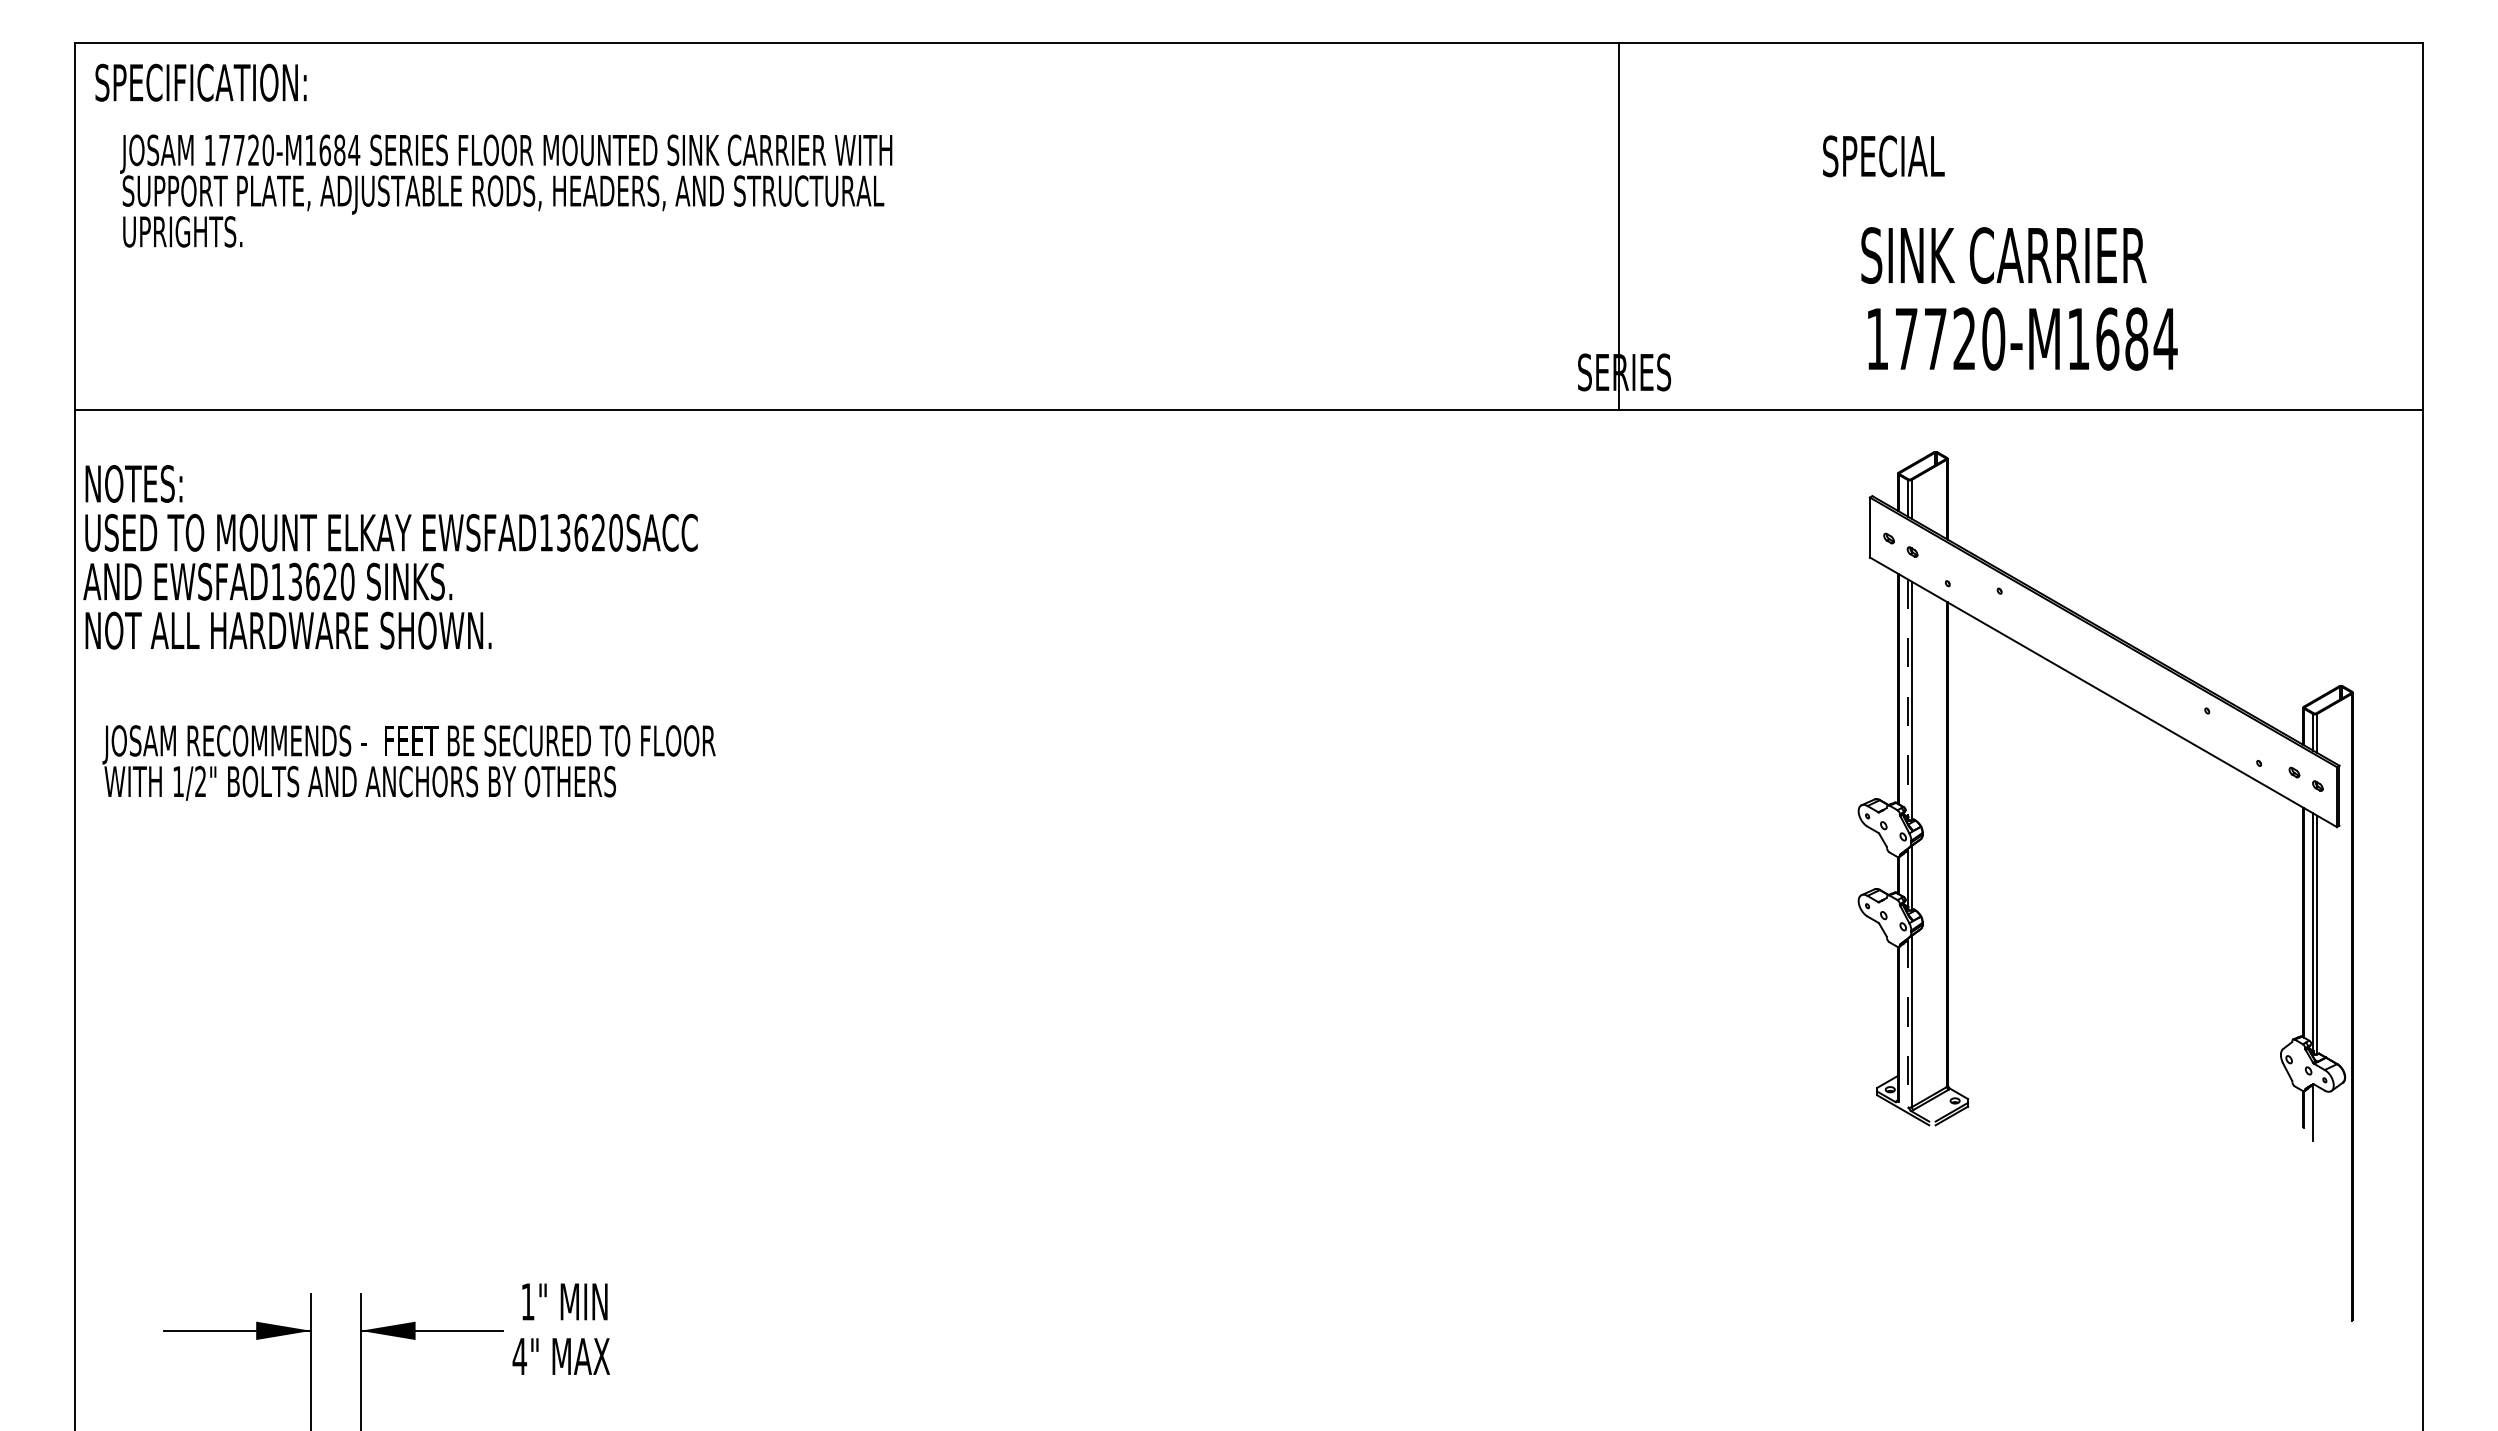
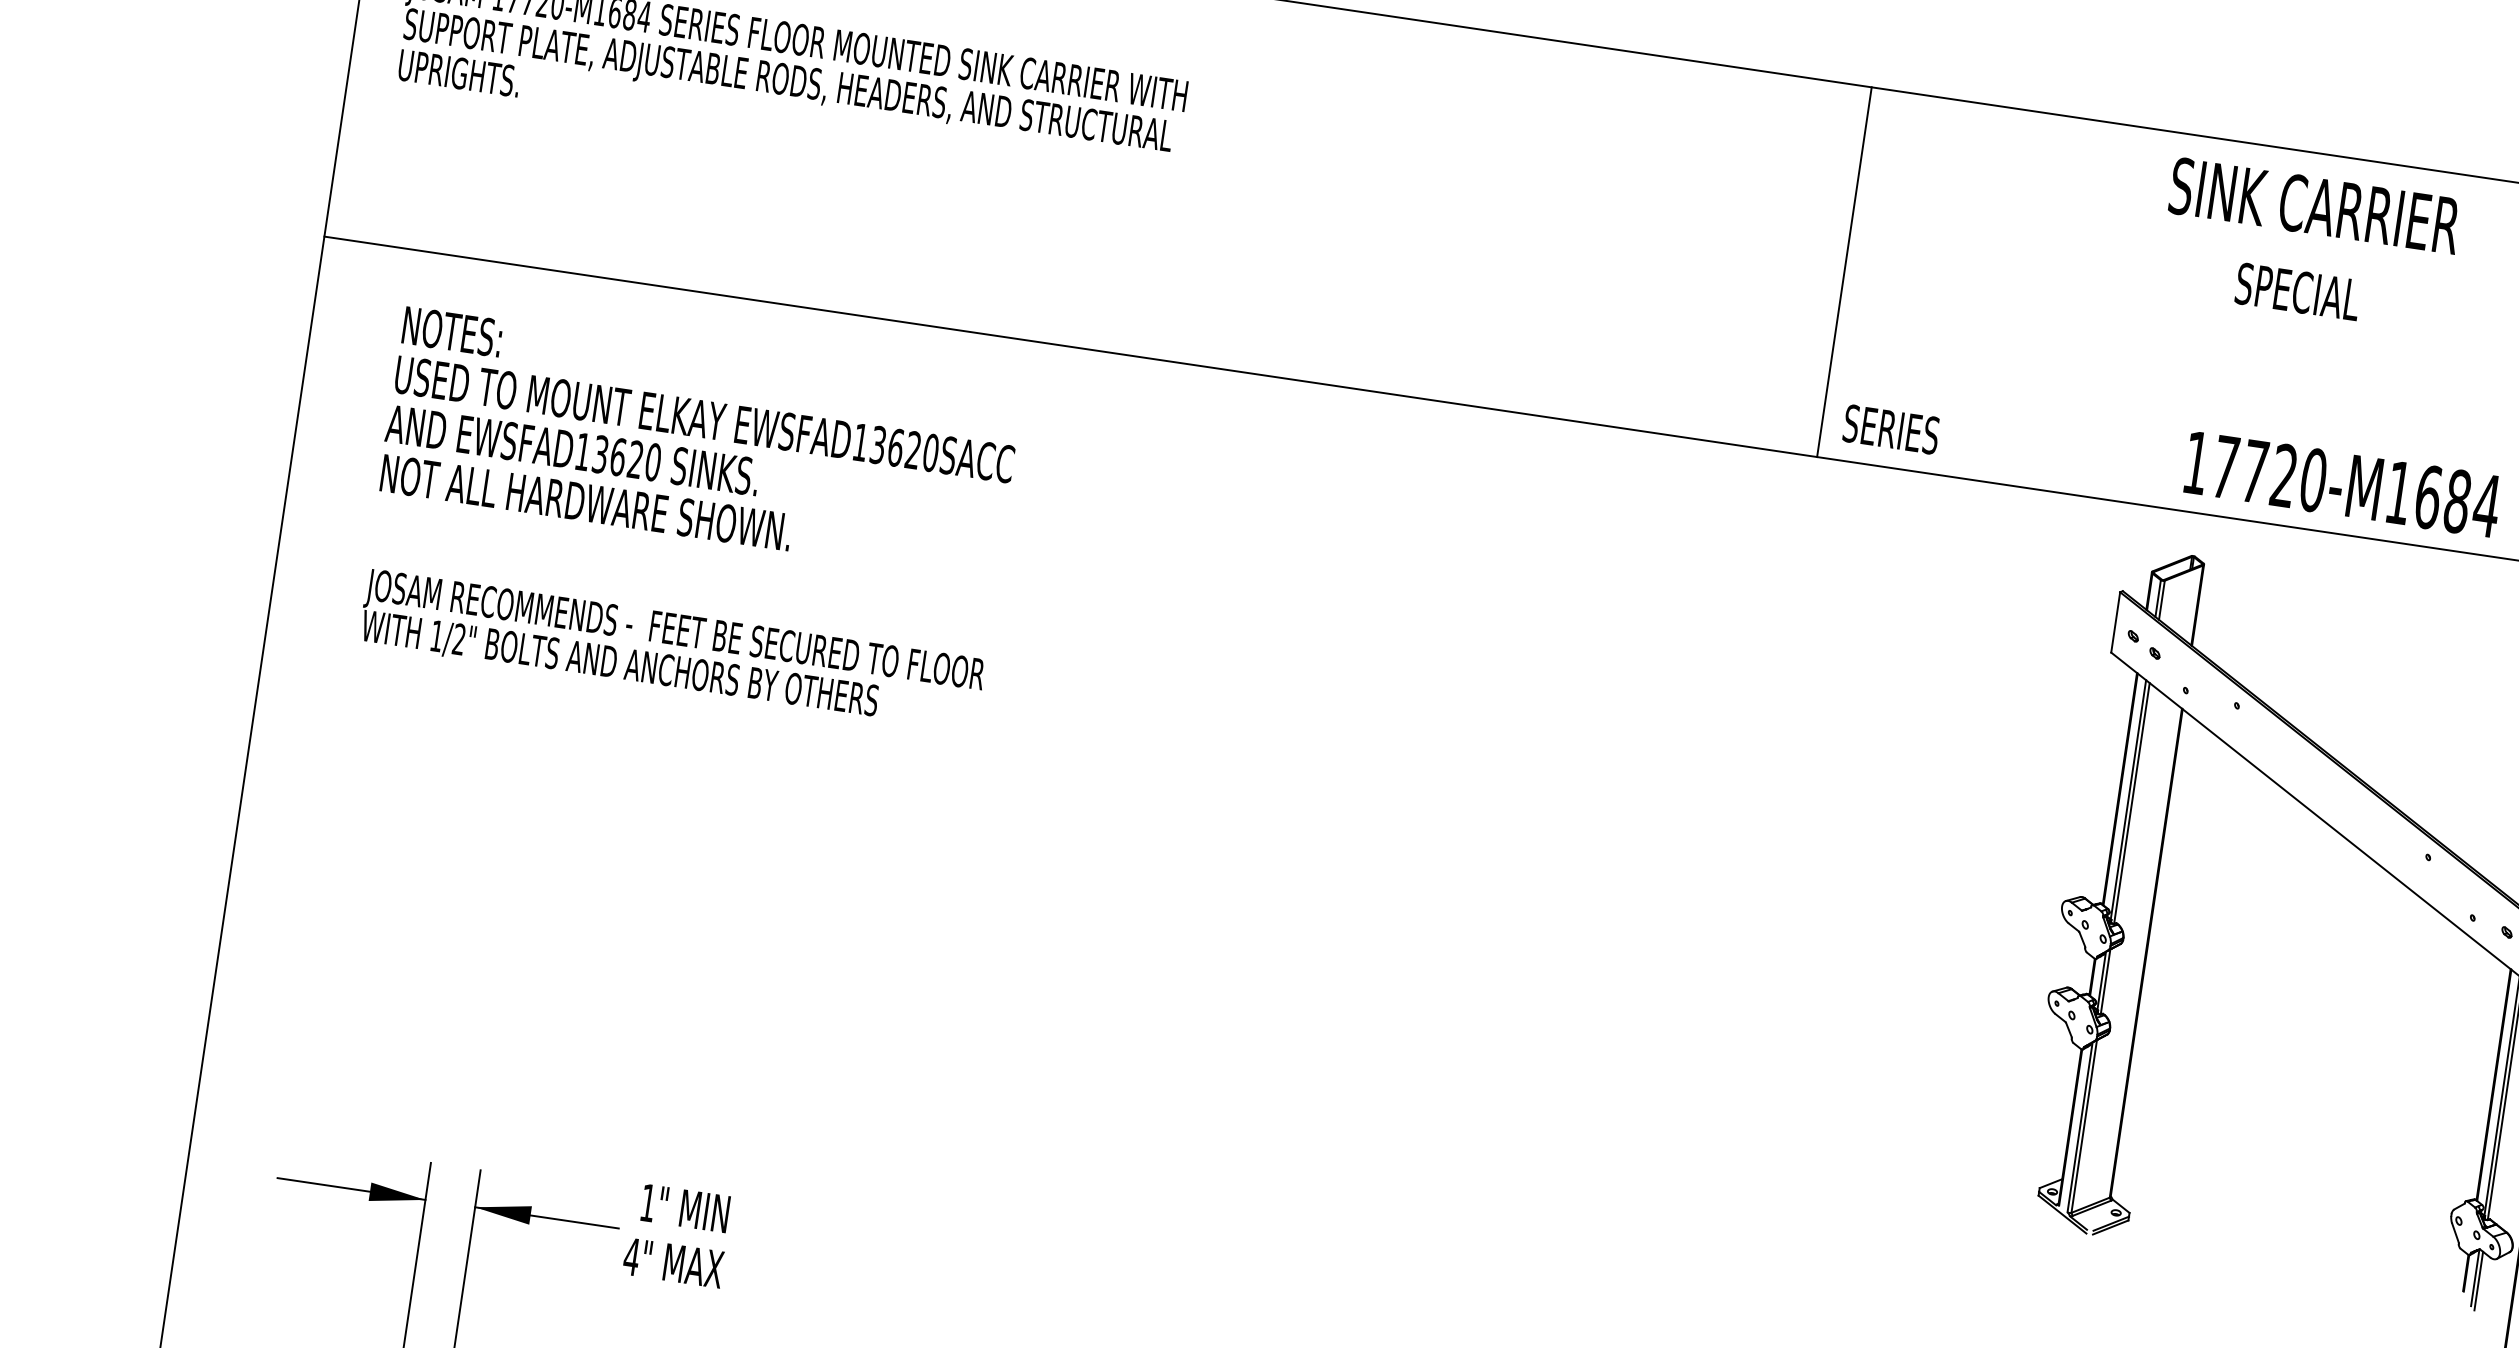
text: (1883, 156) -> (2297, 291), moved
line: (1619, 225) -> (1844, 271), moved
text: (2003, 255) -> (2314, 205), moved
text: (2022, 338) -> (2342, 483), moved
text: (390, 557) -> (700, 444), moved
line: (1907, 698) -> (2128, 800), dashed -> solid
part: (408, 762) -> (671, 651), moved
line: (1907, 1023) -> (2079, 1127), dashed -> solid
line: (2317, 1115) -> (2479, 1281), added

